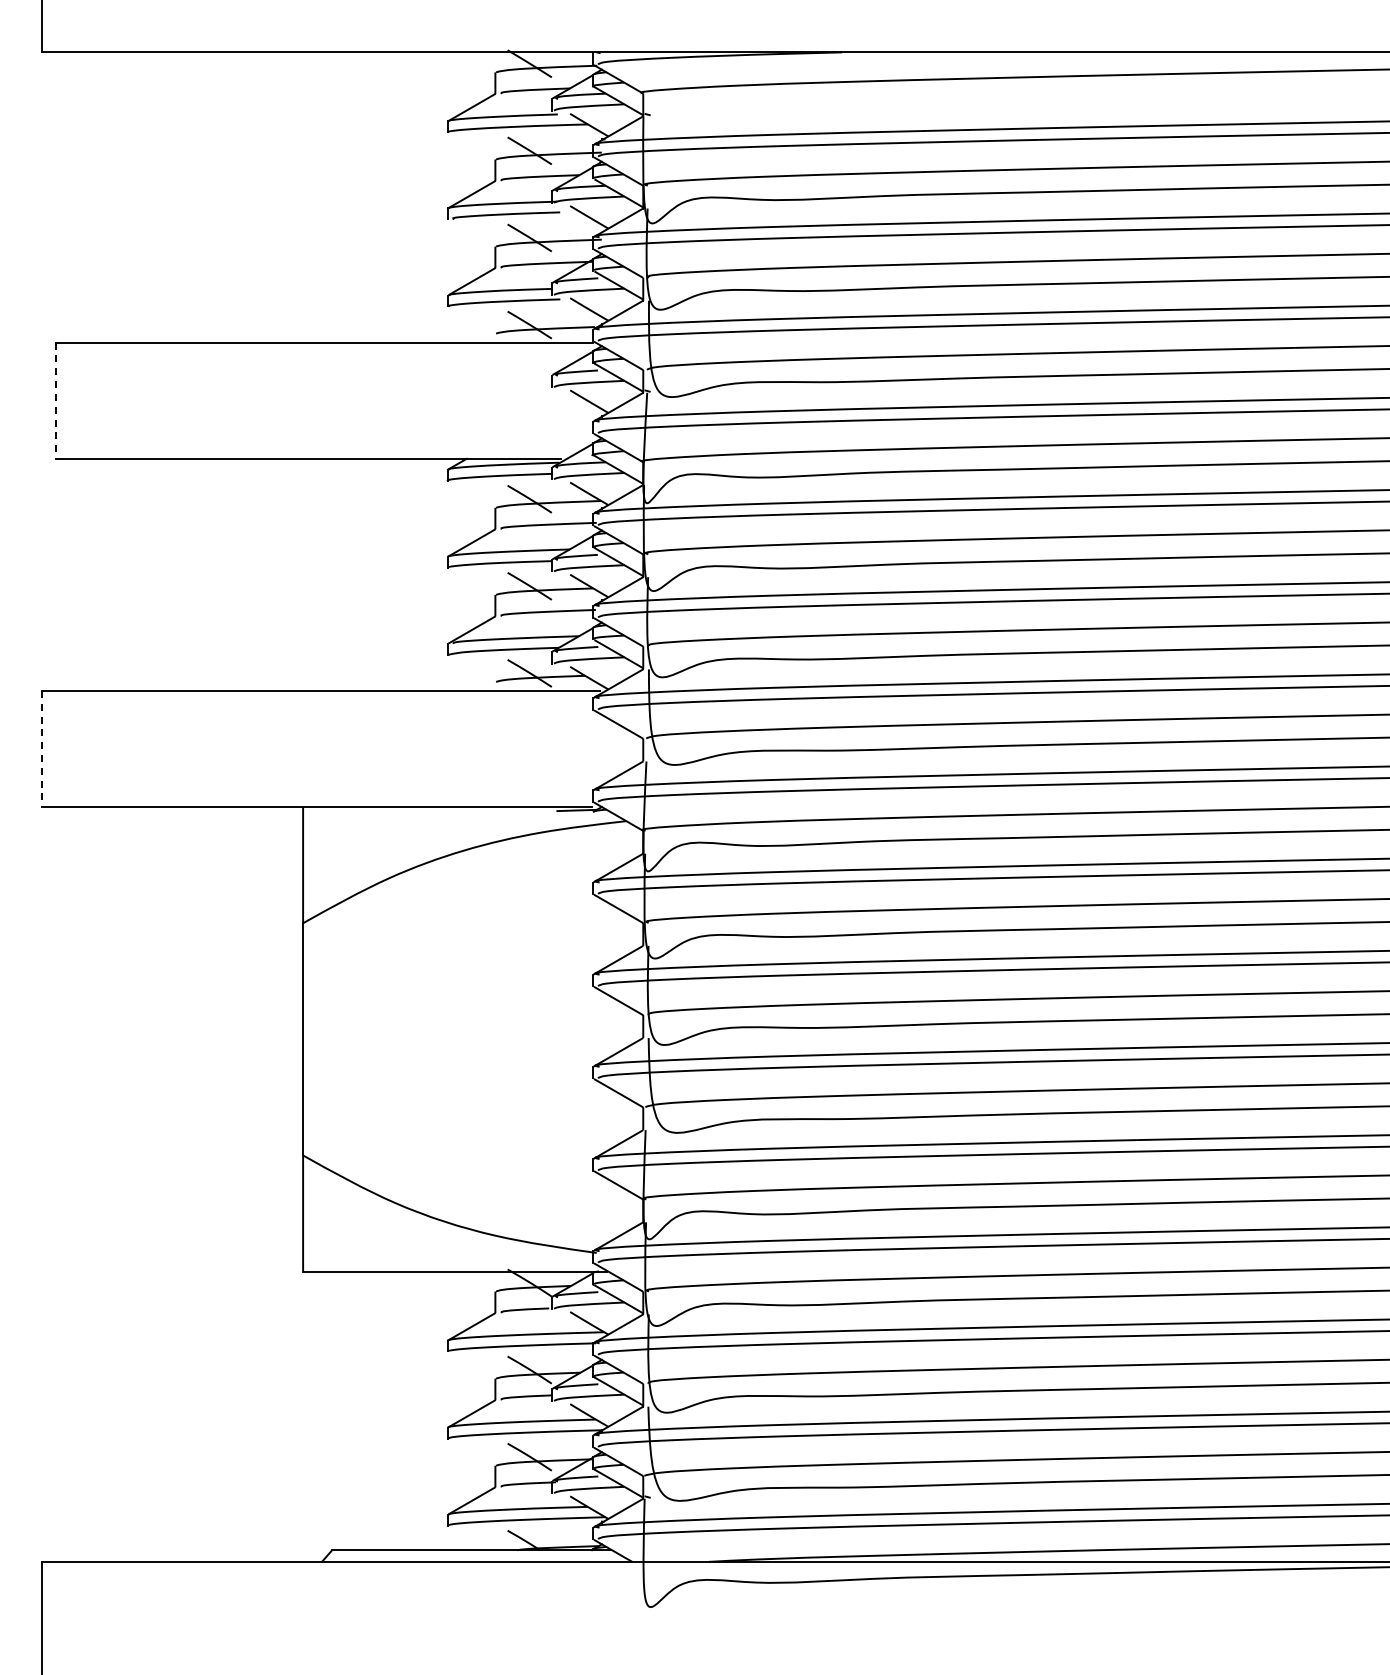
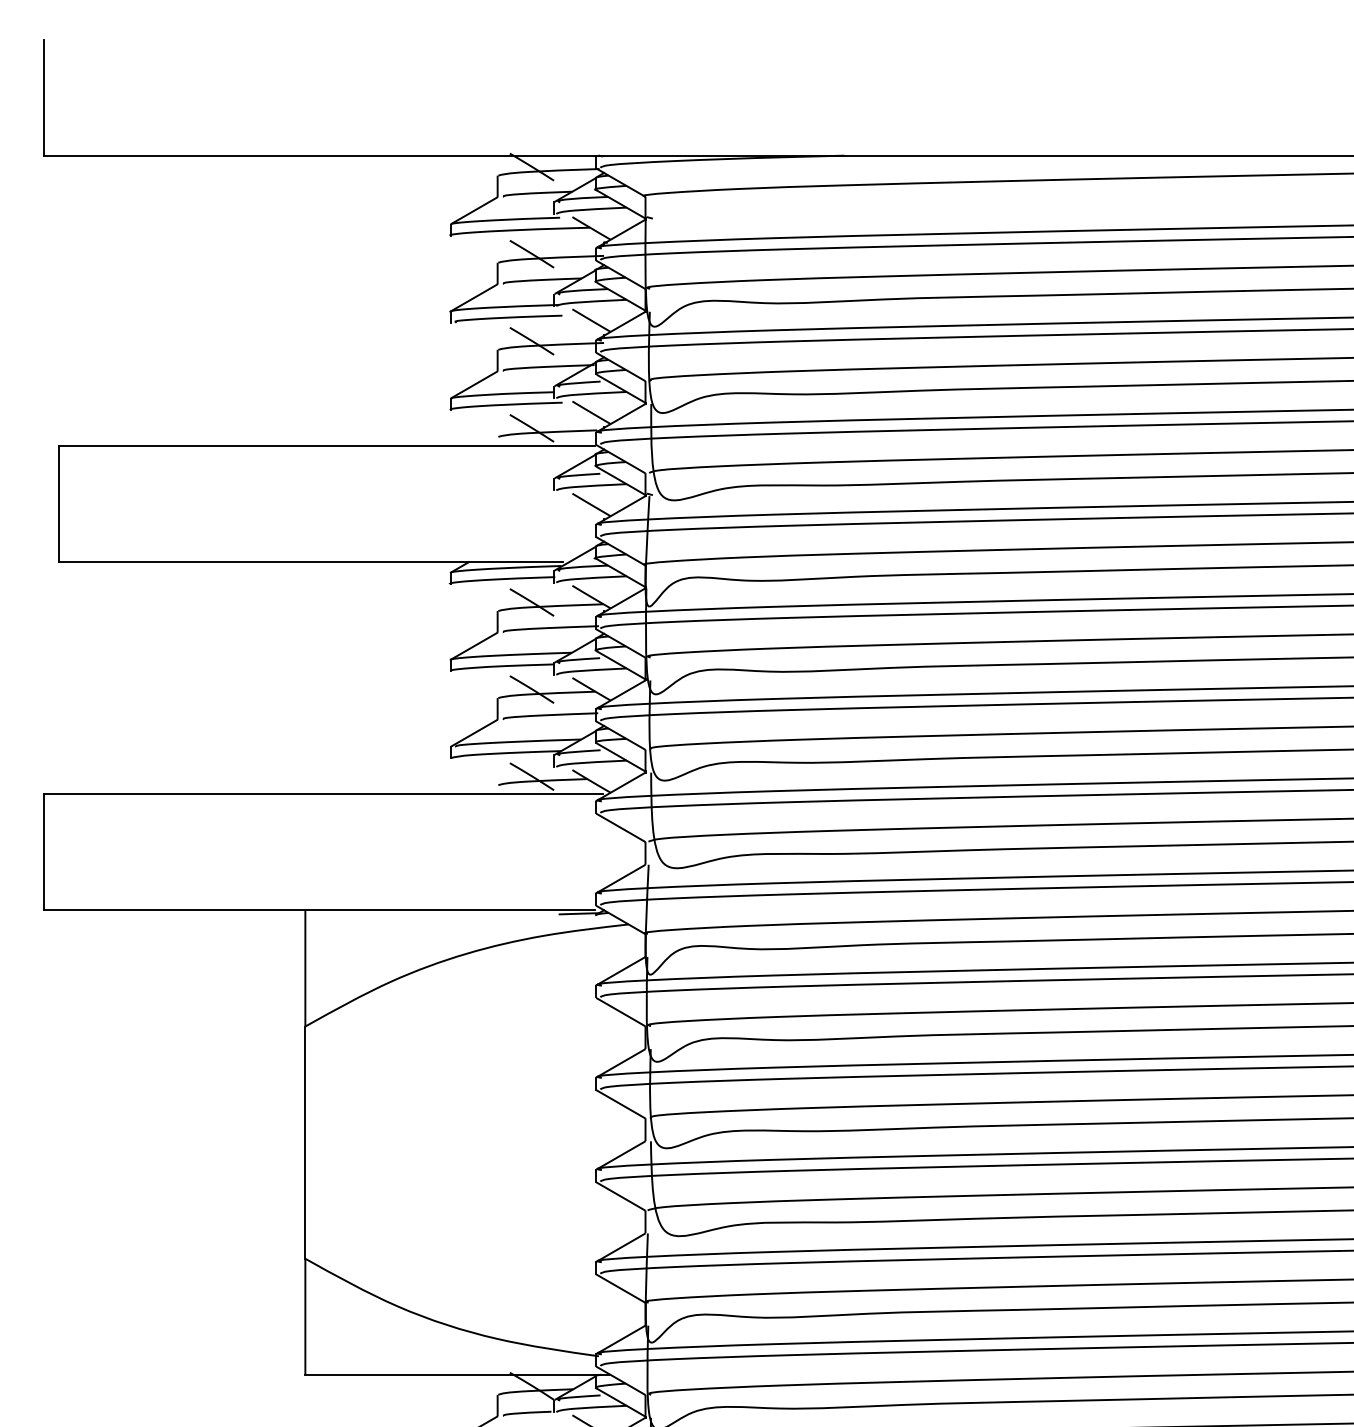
line: (56, 401) -> (58, 504), dashed -> solid
line: (41, 749) -> (43, 852), dashed -> solid

